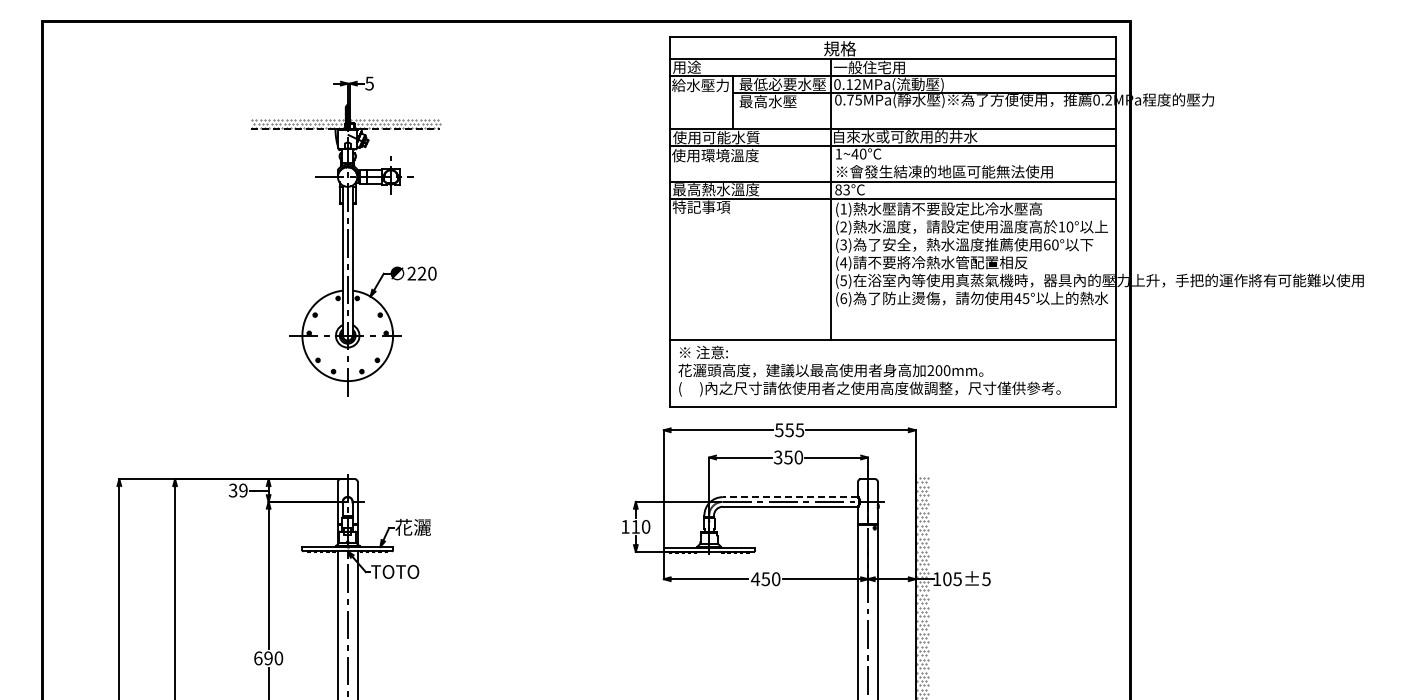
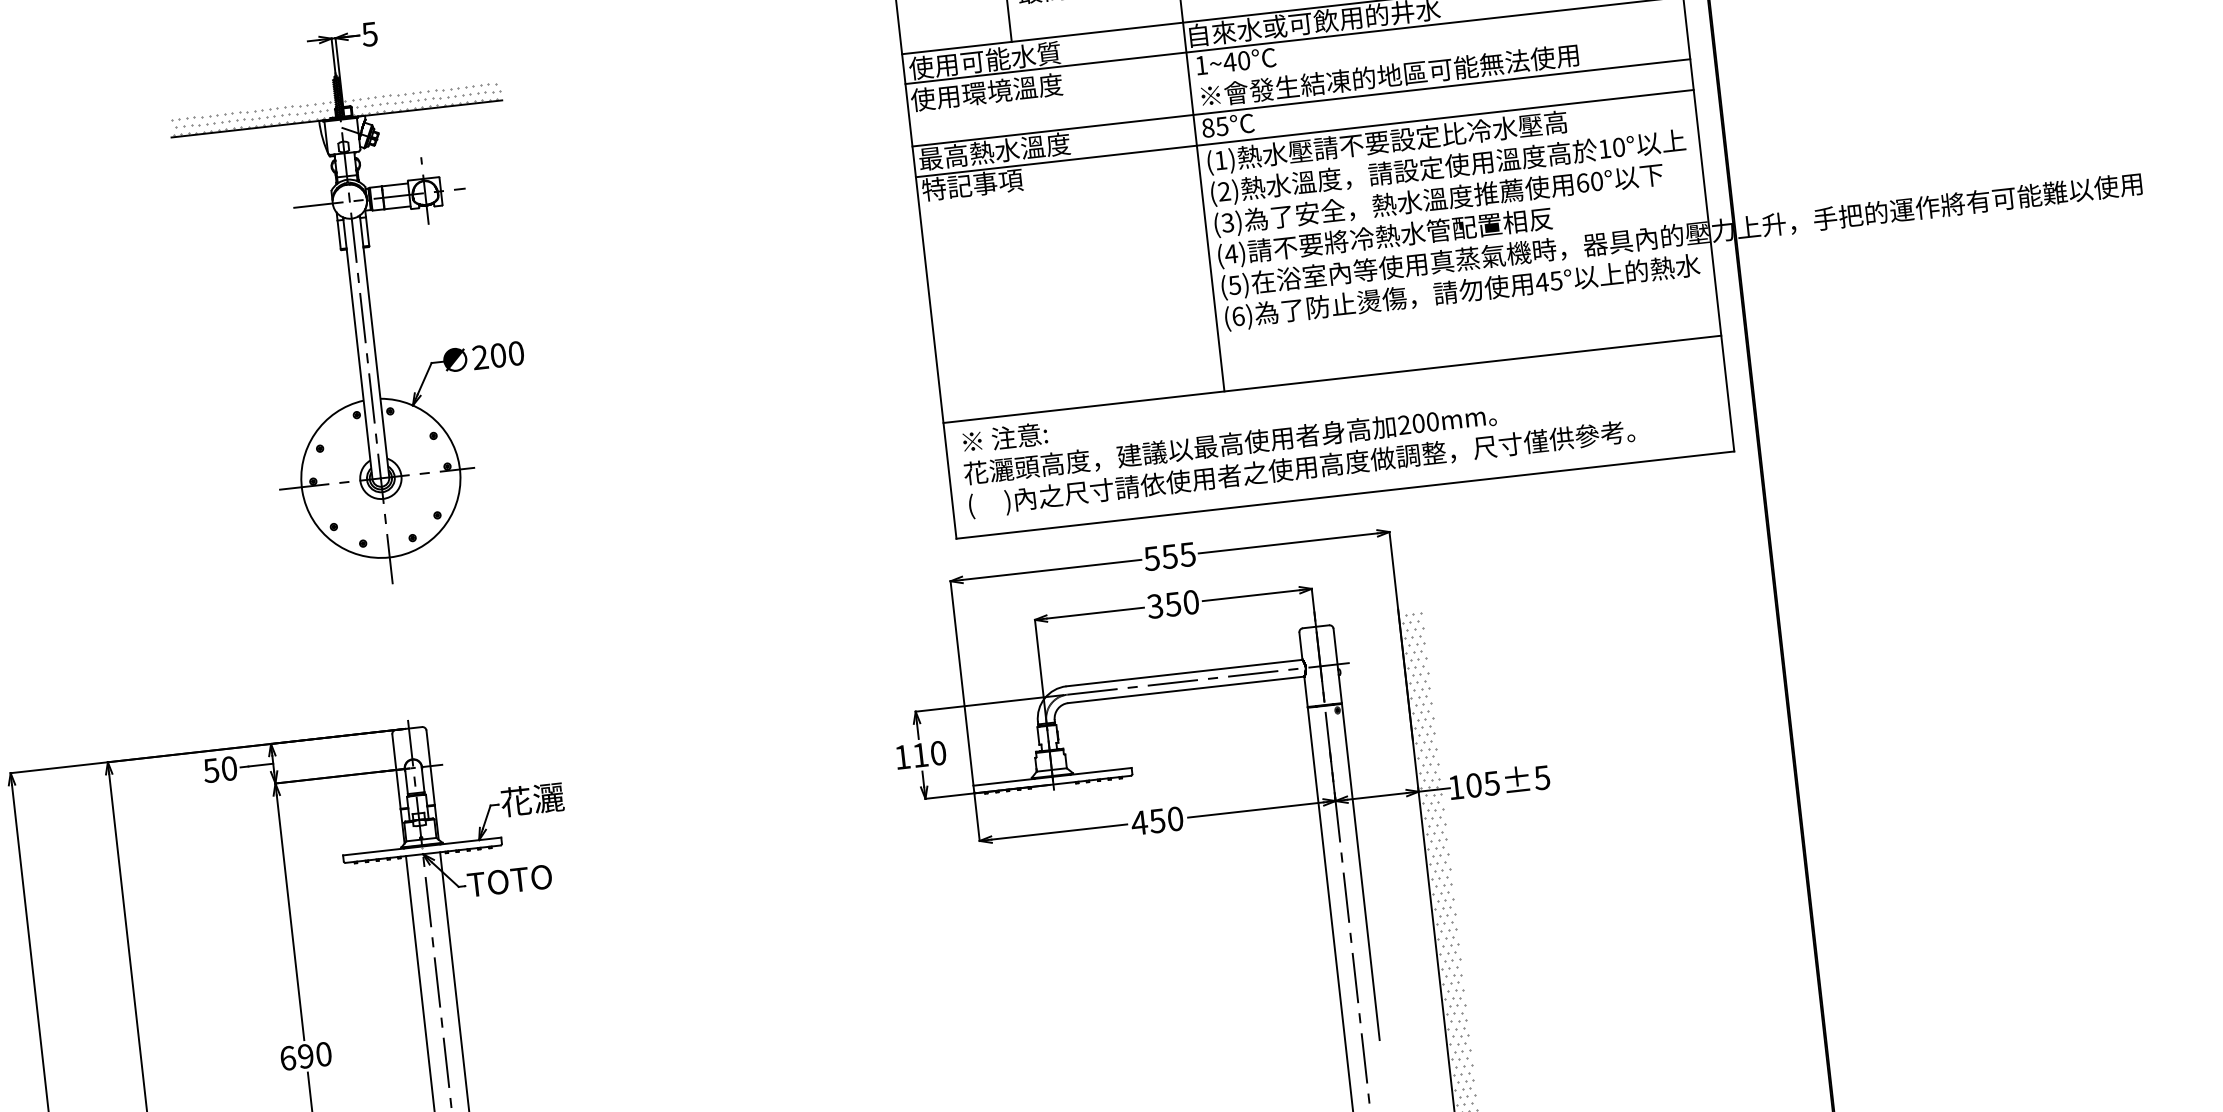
line: (345, 129) -> (336, 119), dashed -> solid
text: (846, 189) -> (1221, 125), 83°C -> 85°C
text: (421, 273) -> (497, 355), 220 -> 200
text: (238, 490) -> (220, 769), 39 -> 50
line: (790, 497) -> (1184, 673), dashed -> solid

